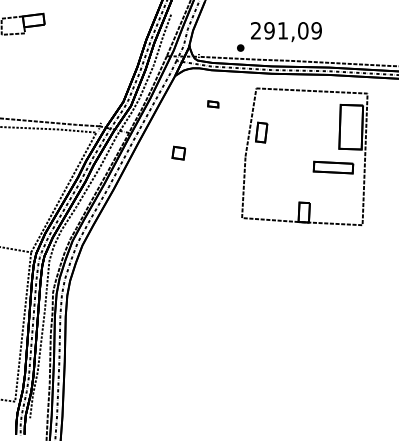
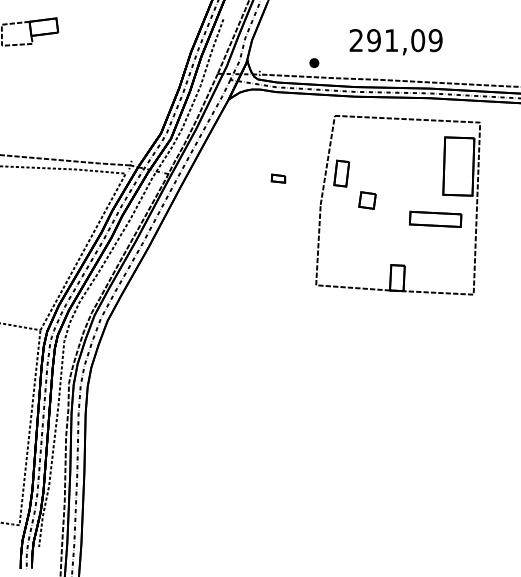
text: (285, 32) -> (395, 42), moved
part: (213, 104) -> (278, 178), moved
part: (178, 153) -> (367, 200), moved

